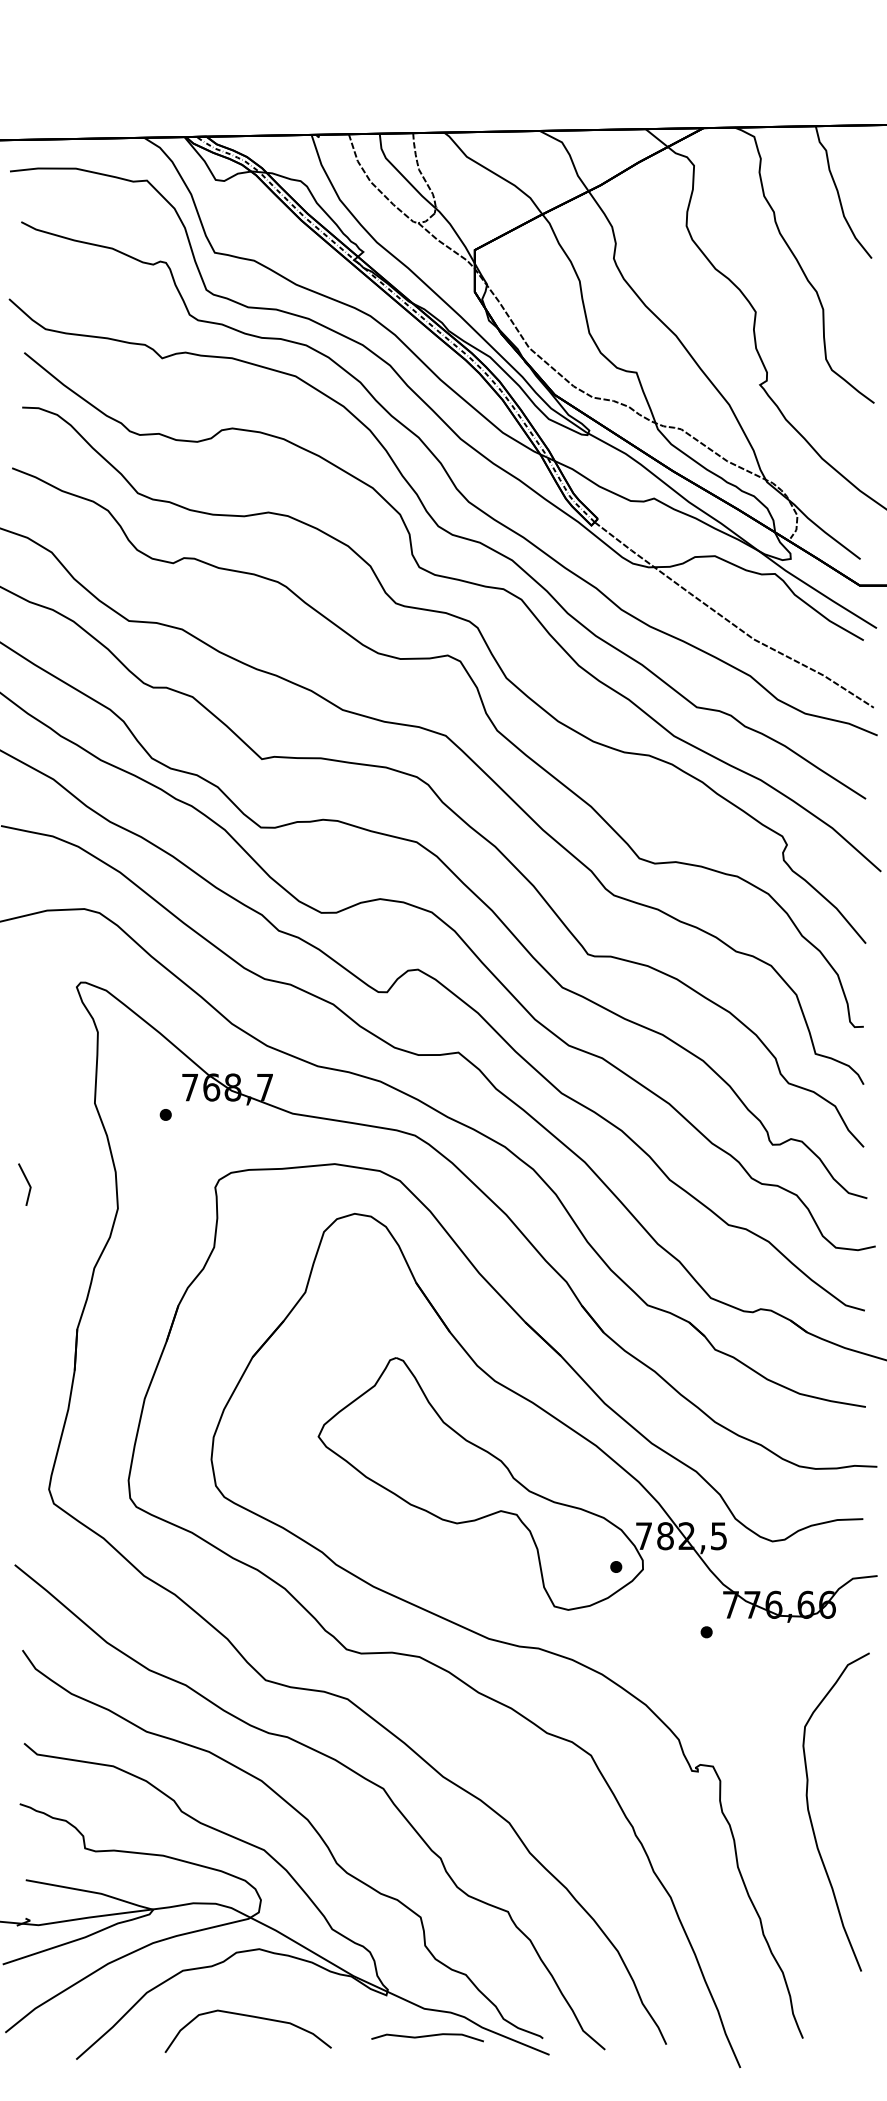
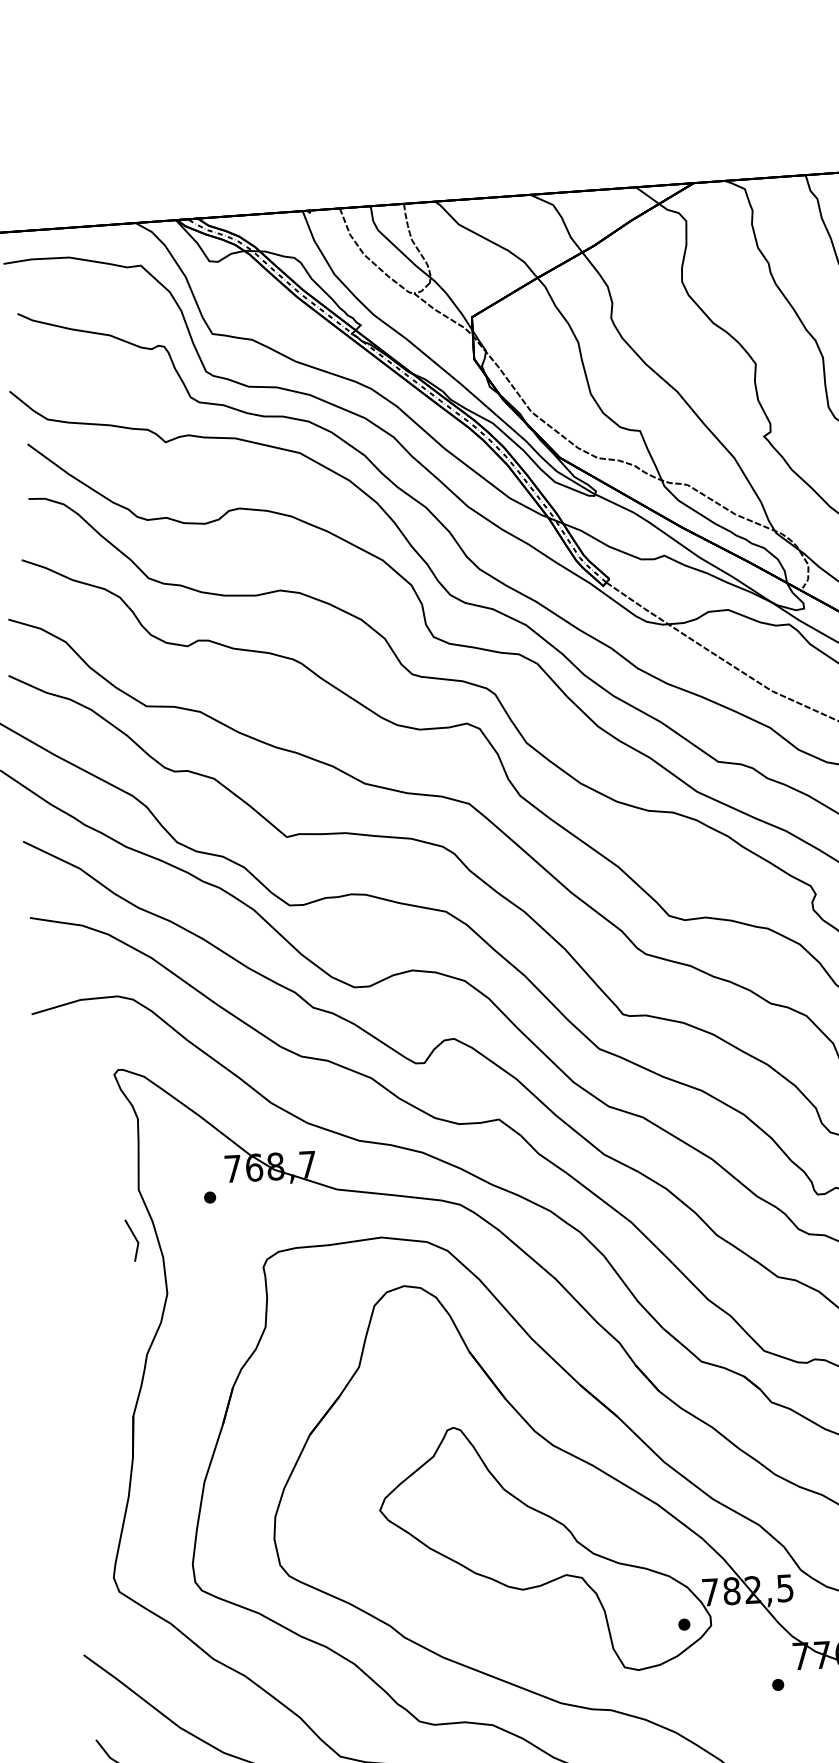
line: (27, 1183) -> (134, 1239), moved

